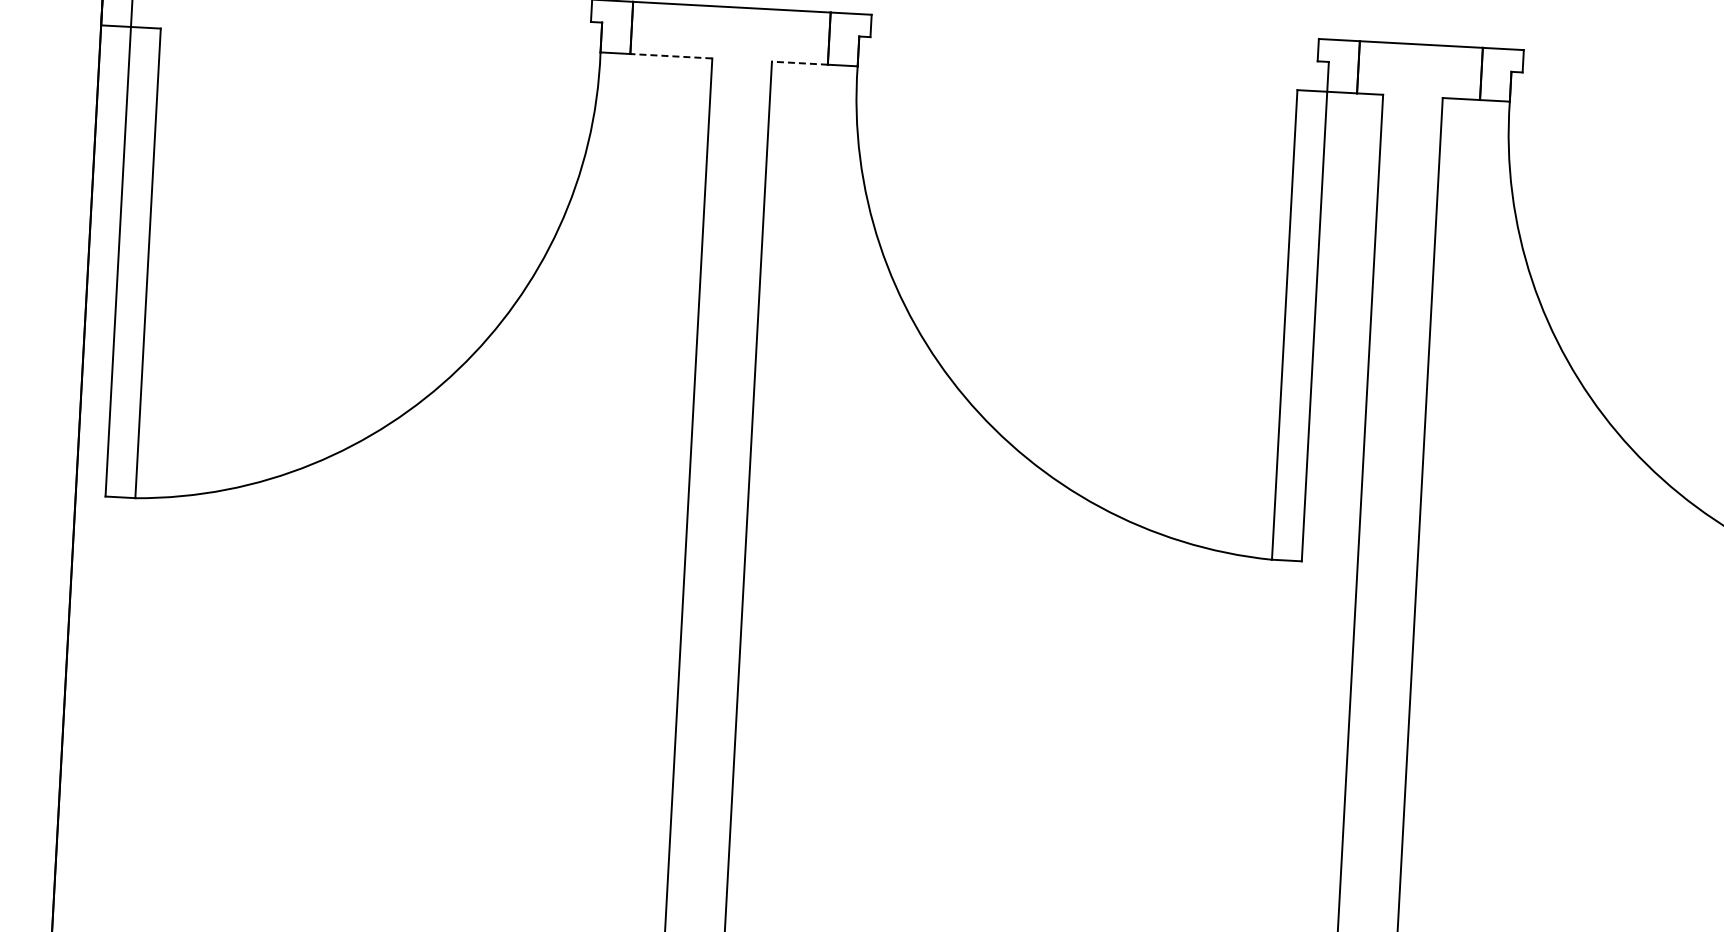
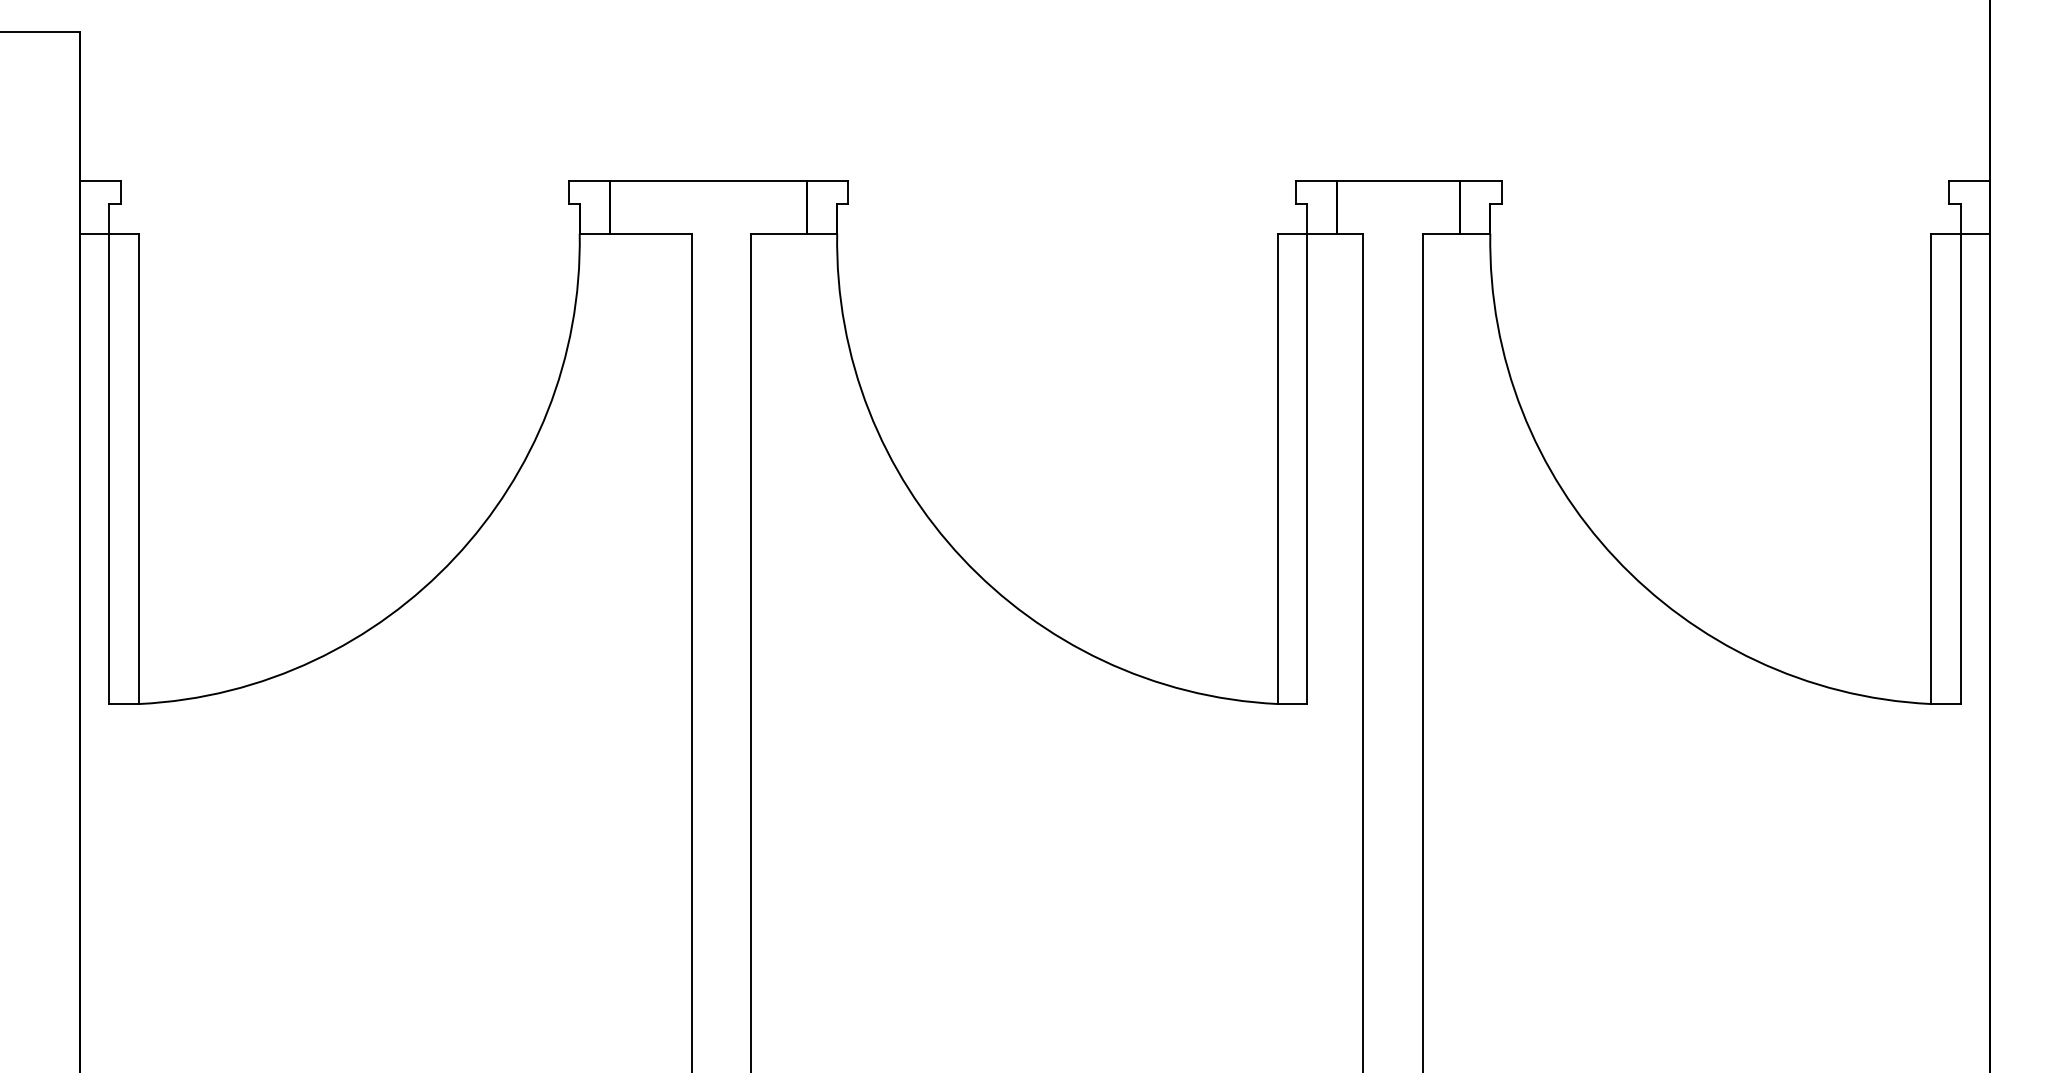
line: (671, 56) -> (650, 233), dashed -> solid
line: (800, 63) -> (779, 233), dashed -> solid

